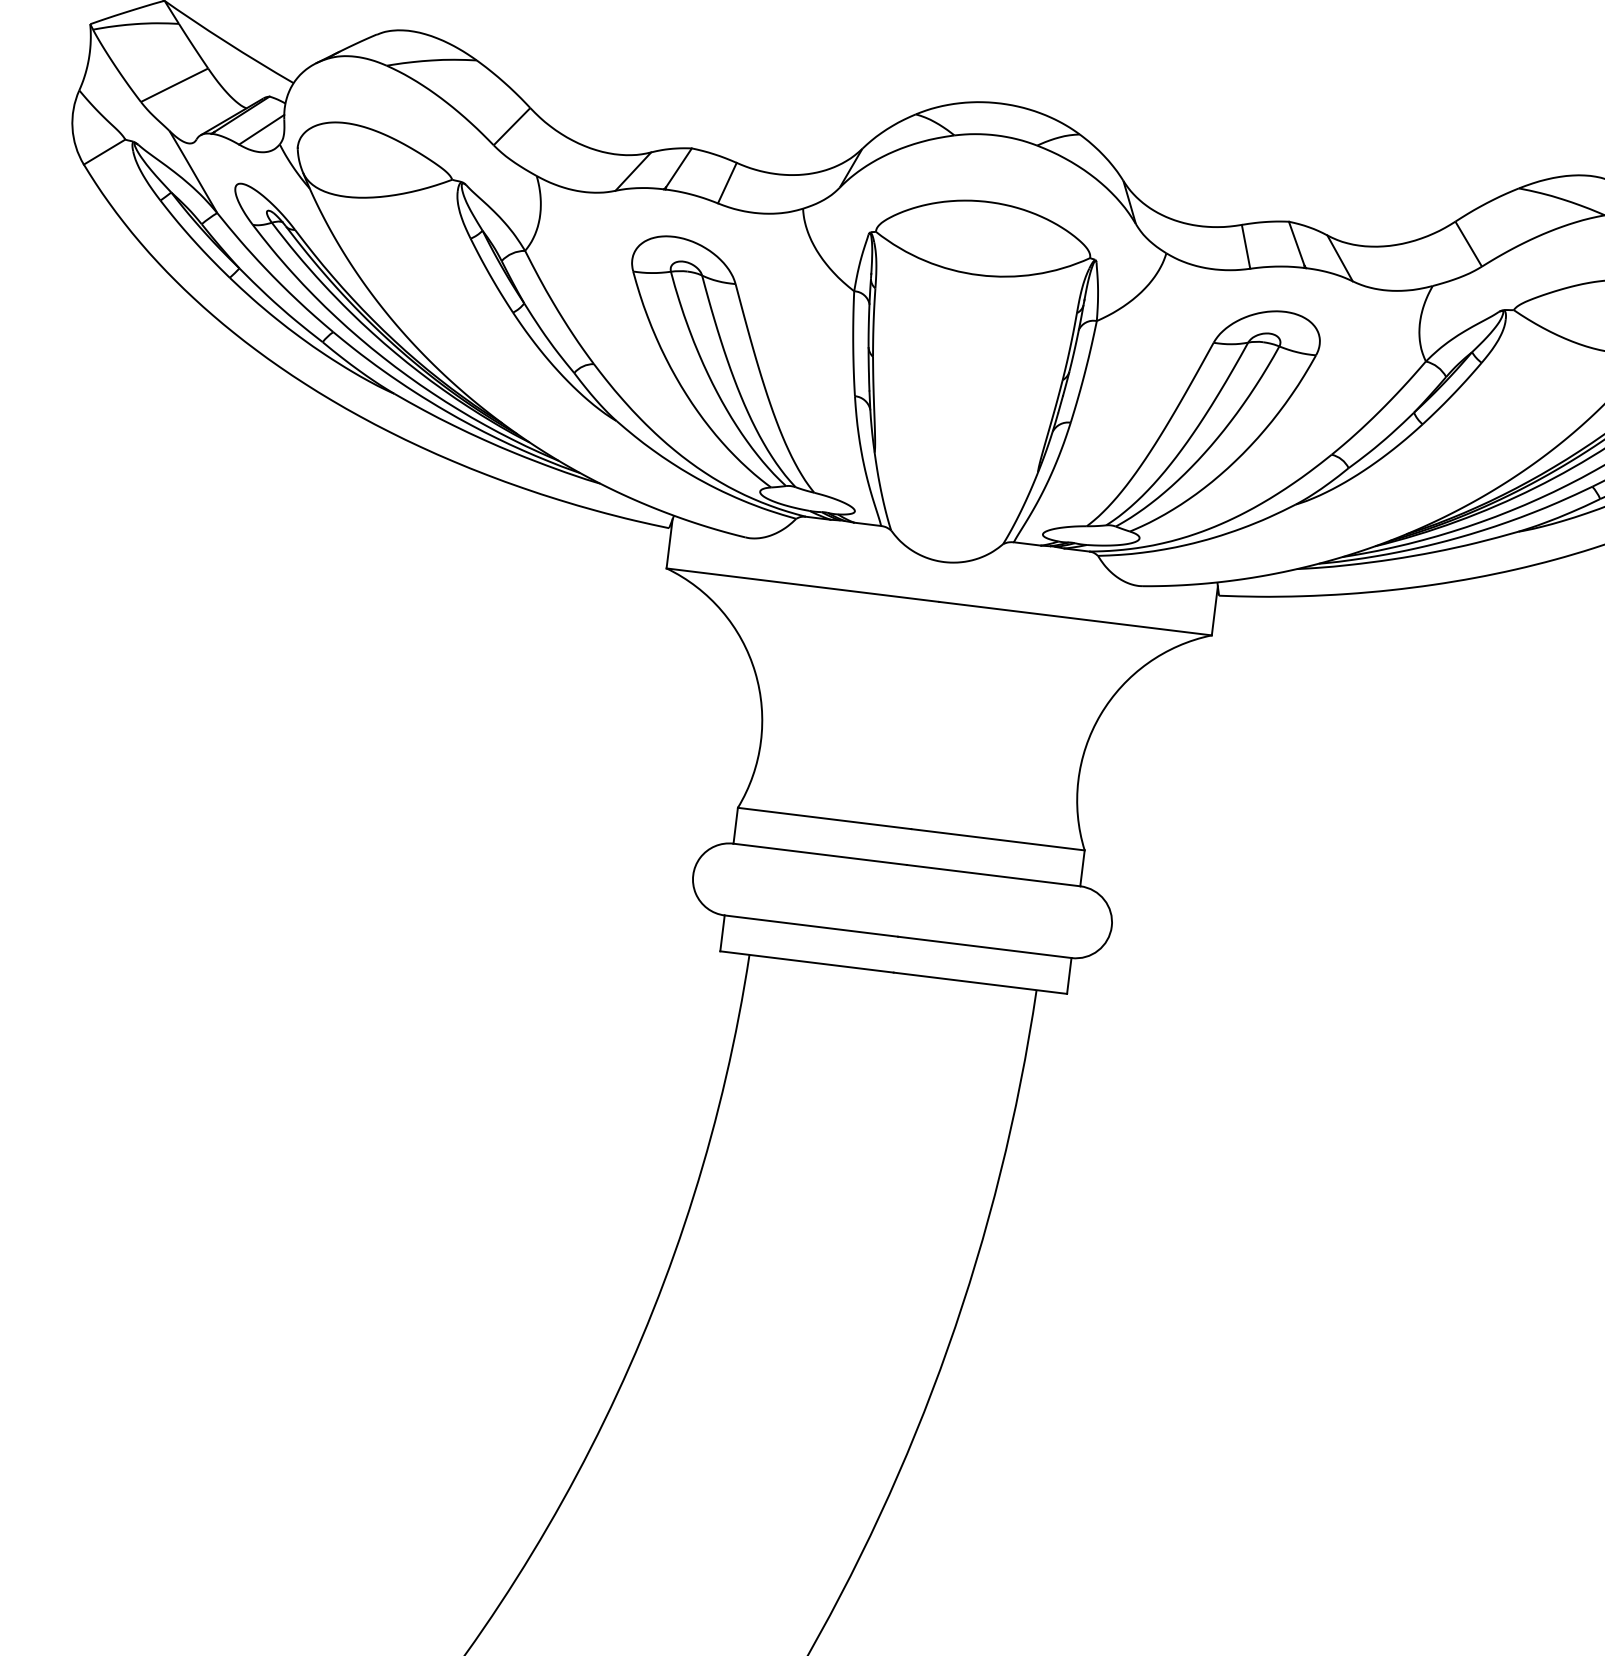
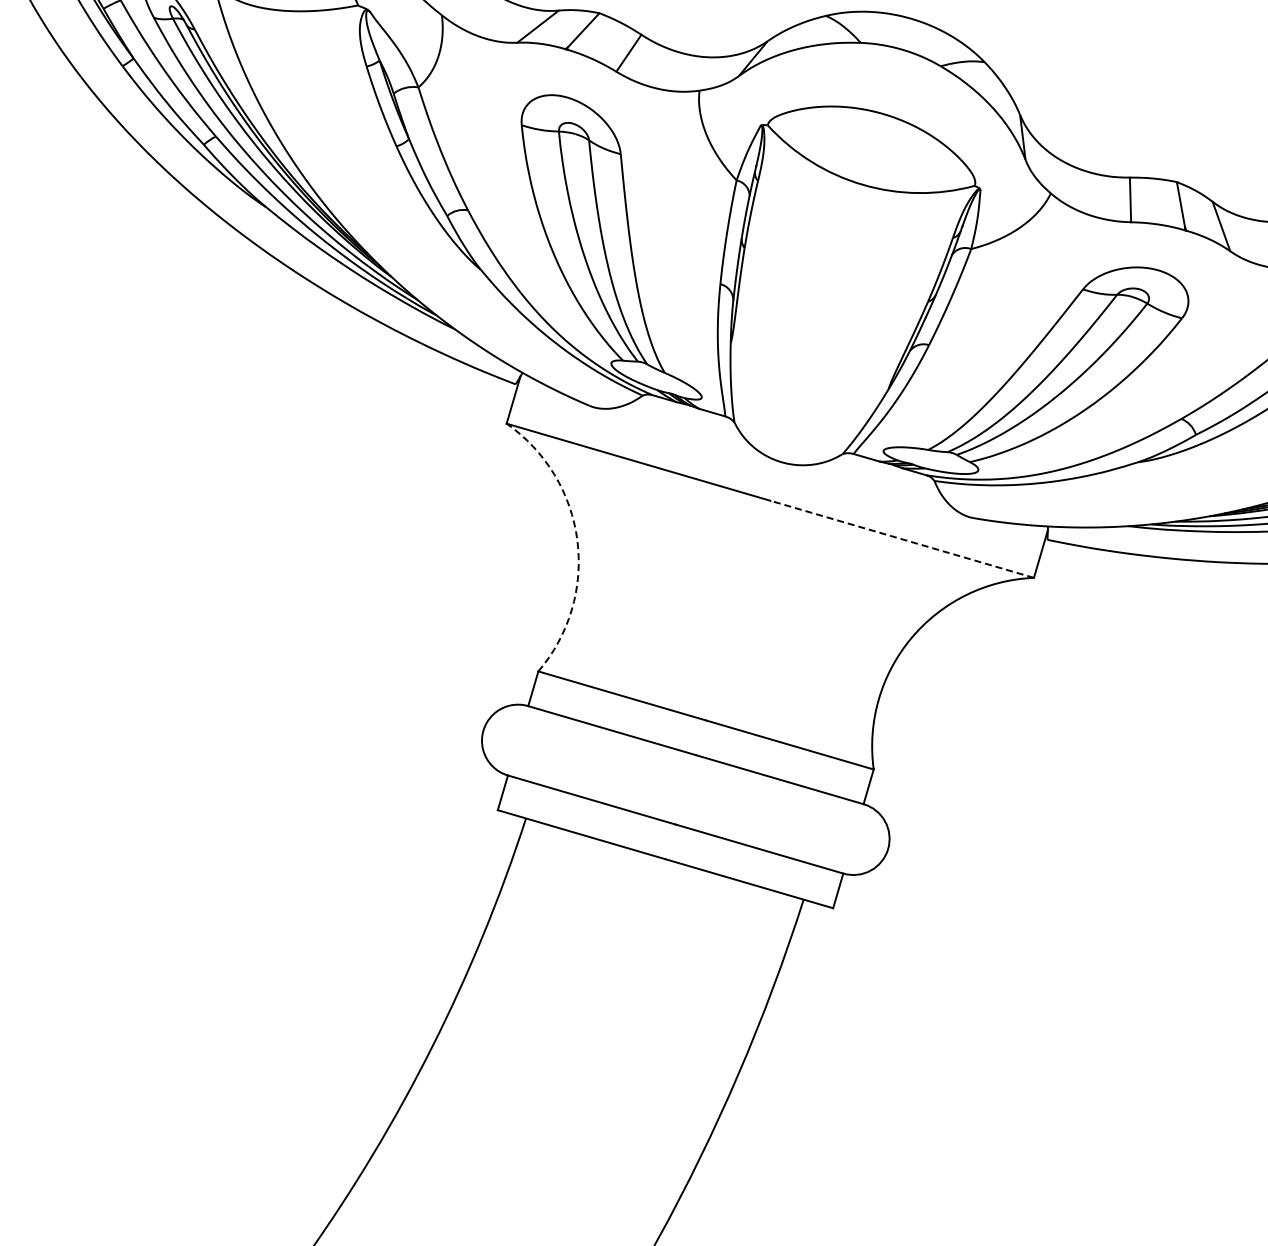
line: (1075, 618) -> (902, 539), solid -> dashed
arc: (755, 672) -> (577, 540), solid -> dashed

